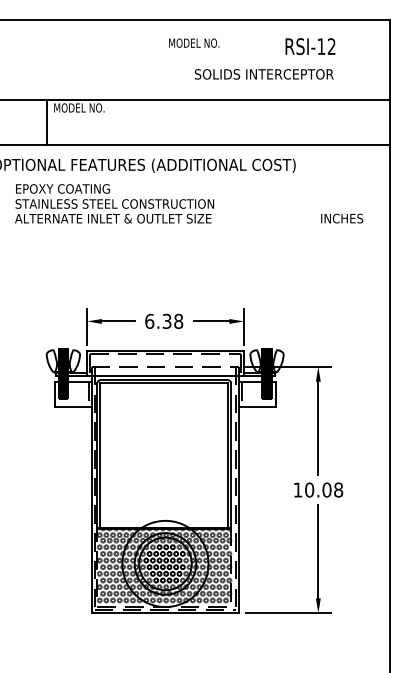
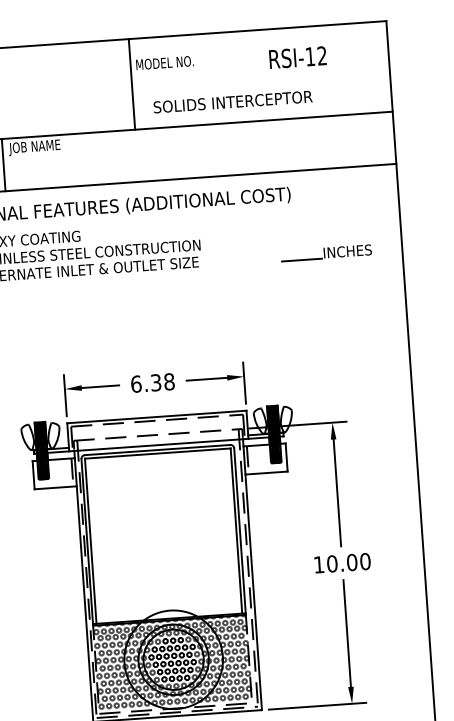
line: (164, 59) -> (132, 83), added
text: (263, 74) -> (232, 102), moved
text: (78, 108) -> (38, 146), MODEL NO. -> JOB NAME
line: (301, 223) -> (301, 260), added
text: (338, 489) -> (365, 560), 10.08 -> 10.00

